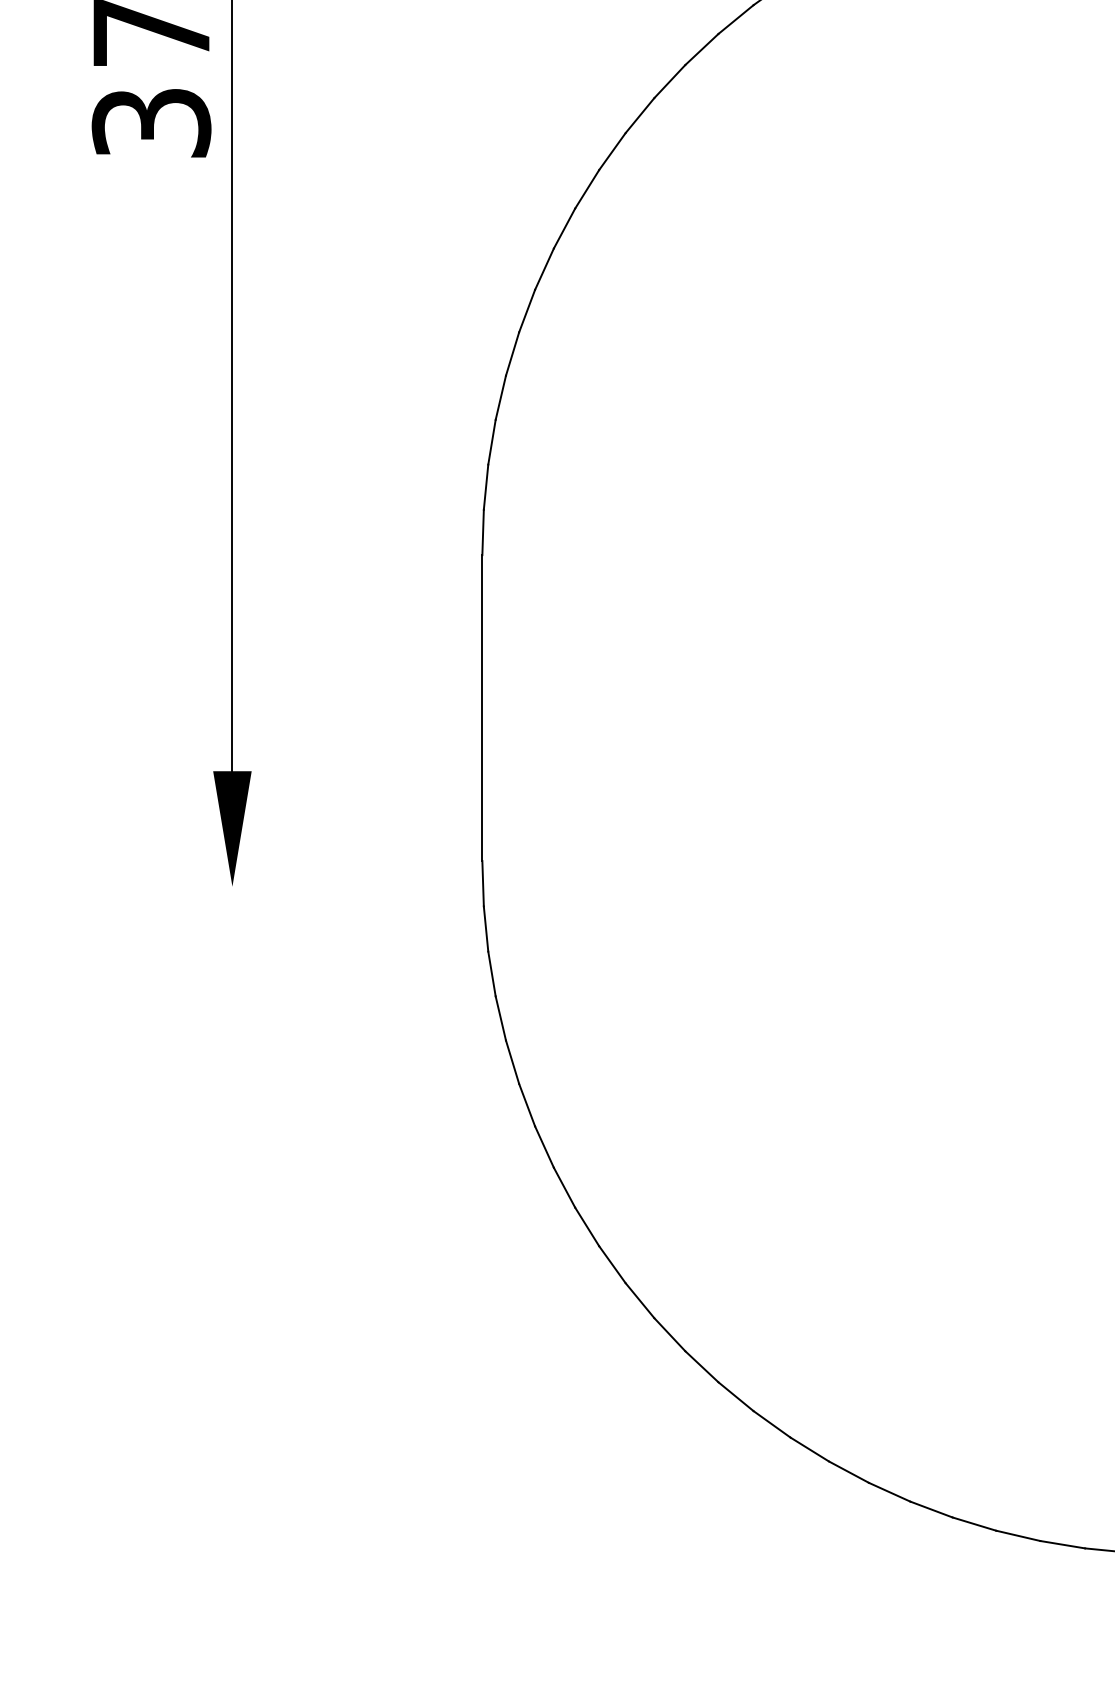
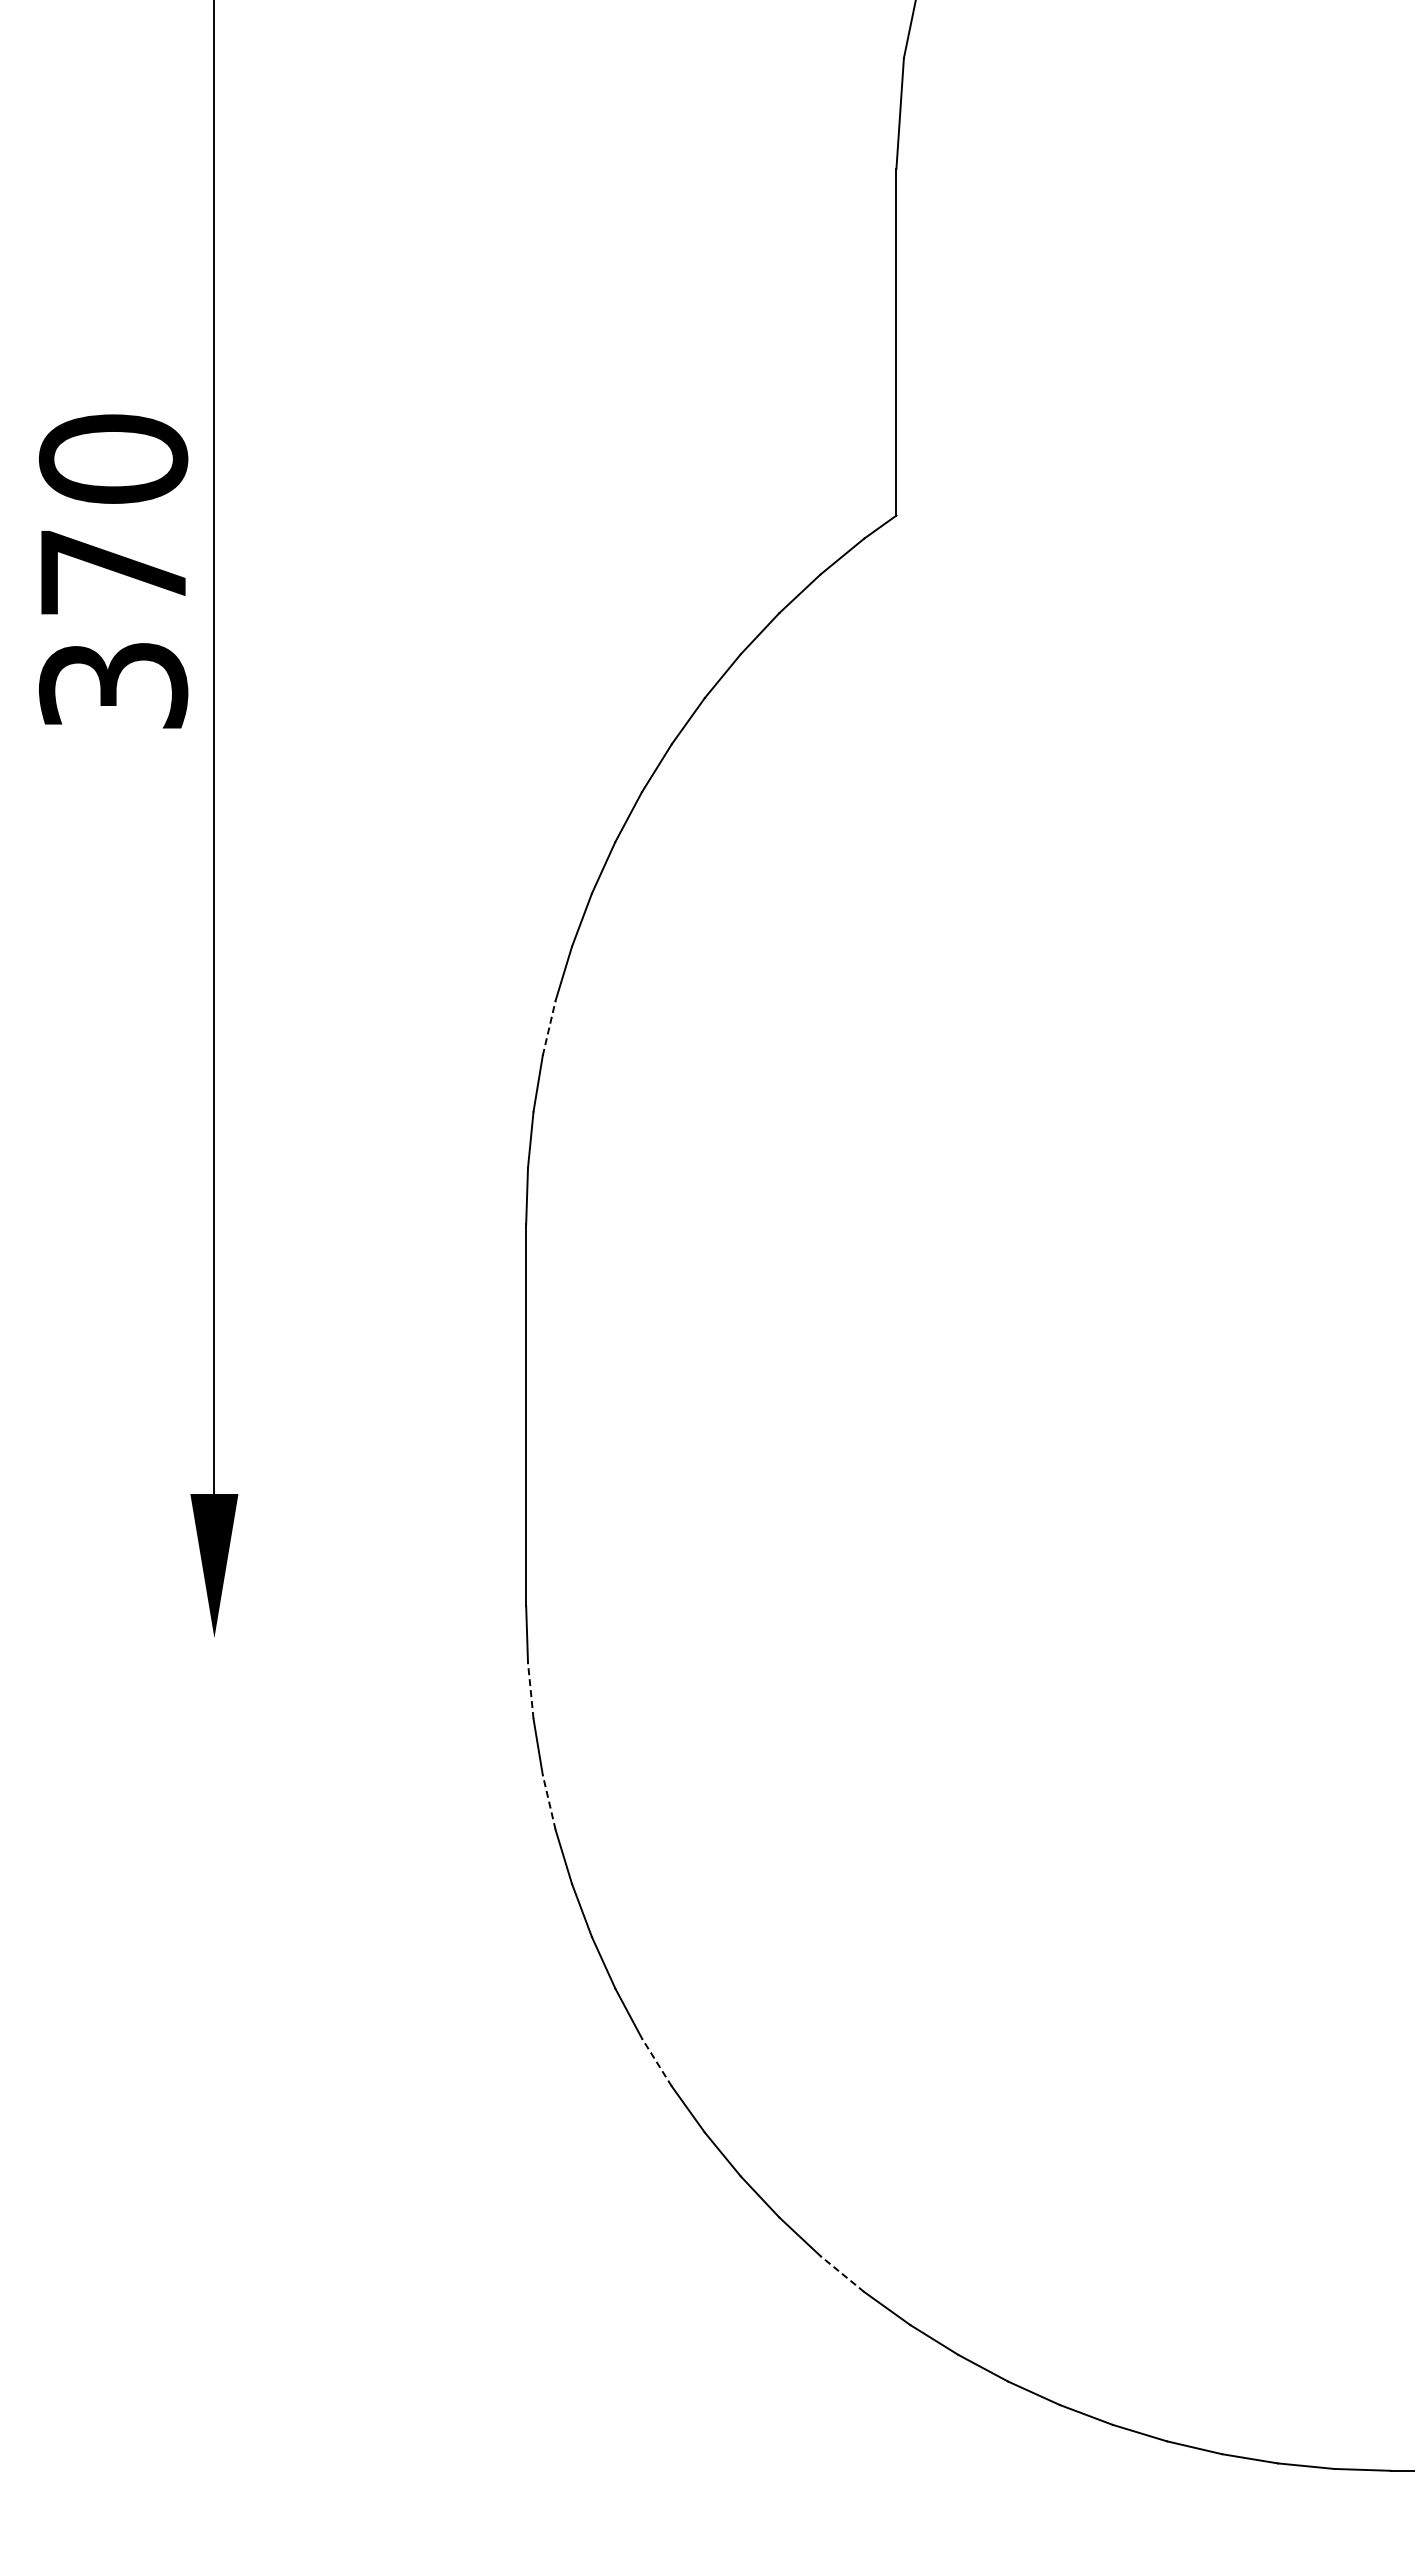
line: (501, 397) -> (549, 1027), solid -> dashed
line: (485, 928) -> (530, 1690), solid -> dashed
line: (501, 1017) -> (549, 1801), solid -> dashed
line: (586, 1226) -> (656, 2062), solid -> dashed
line: (735, 1396) -> (842, 2273), solid -> dashed

